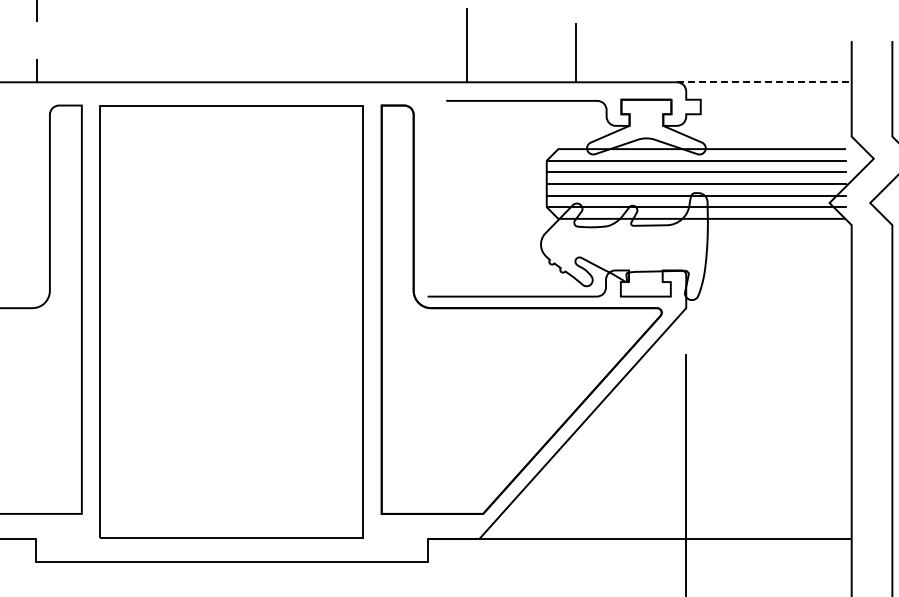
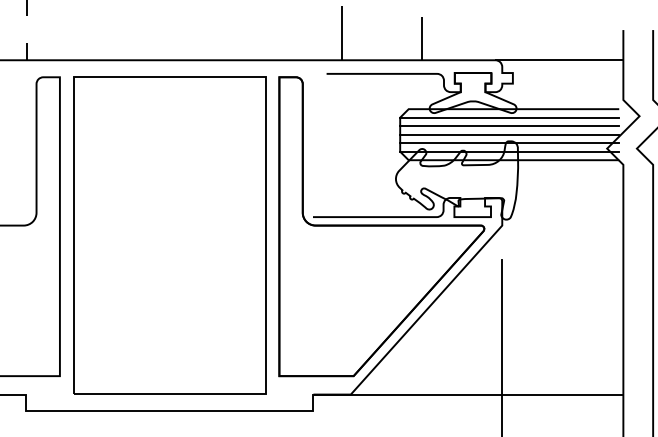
line: (764, 82) -> (559, 60), dashed -> solid

